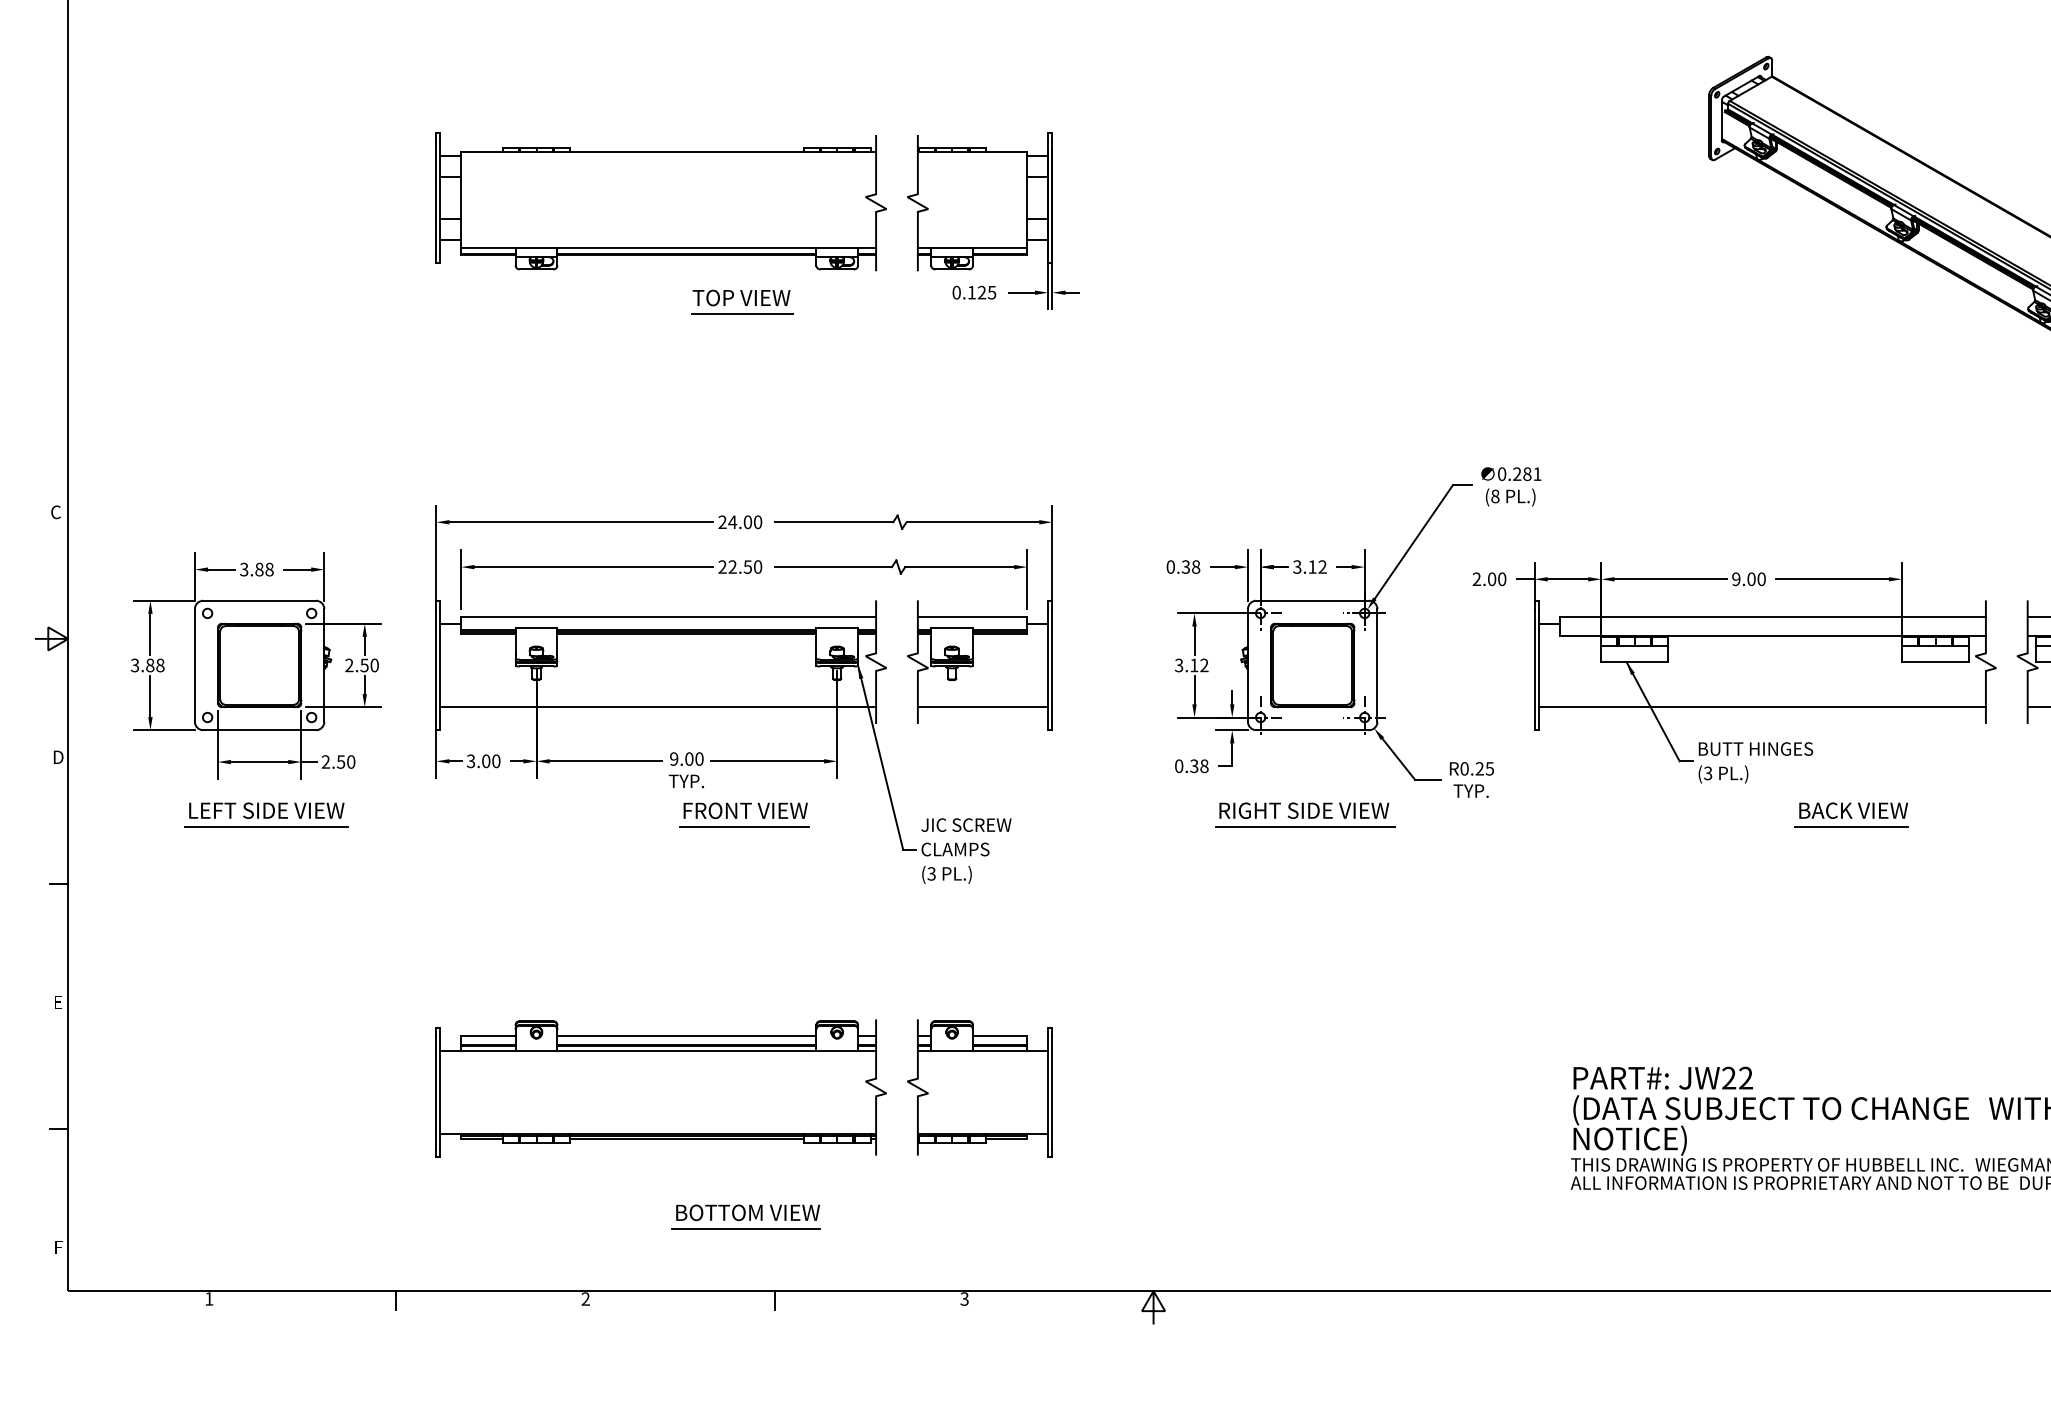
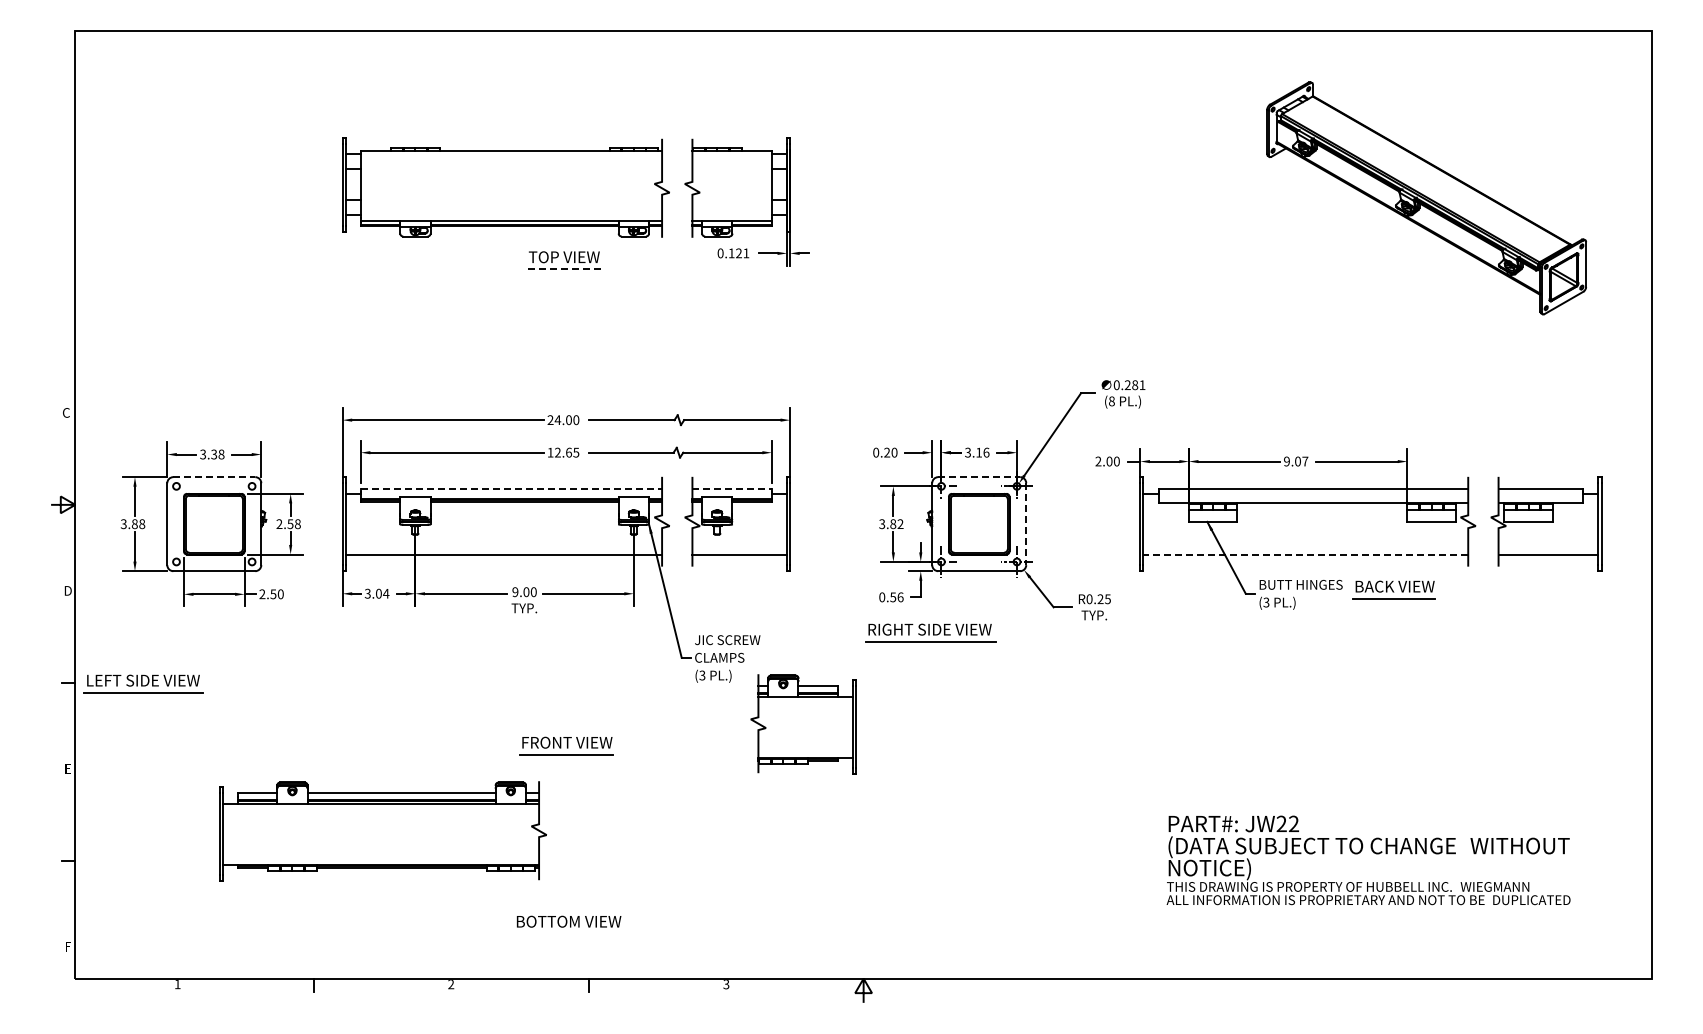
text: (992, 292) -> (746, 253), 0.125 -> 0.121
line: (743, 314) -> (565, 269), solid -> dashed
text: (740, 566) -> (563, 452), 22.50 -> 12.65
text: (1190, 566) -> (890, 452), 0.38 -> 0.20
text: (1322, 566) -> (986, 452), 3.12 -> 3.16
text: (259, 569) -> (214, 454), 3.88 -> 3.38
text: (1761, 579) -> (1305, 461), 9.00 -> 9.07
line: (259, 601) -> (214, 477), solid -> dashed
line: (1313, 601) -> (979, 477), solid -> dashed
line: (668, 617) -> (511, 489), solid -> dashed
line: (973, 617) -> (732, 489), solid -> dashed
text: (374, 664) -> (297, 523), 2.50 -> 2.58
text: (1194, 665) -> (893, 524), 3.12 -> 3.82
line: (1377, 665) -> (1026, 524), solid -> dashed
line: (1761, 707) -> (1305, 554), solid -> dashed
text: (496, 760) -> (386, 593), 3.00 -> 3.04
text: (1198, 766) -> (896, 597), 0.38 -> 0.56
part: (266, 814) -> (143, 683), moved
part: (744, 814) -> (566, 745), moved
part: (1304, 814) -> (930, 632), moved
part: (1851, 814) -> (1393, 589), moved
part: (660, 1088) -> (382, 831), moved
part: (979, 1088) -> (803, 724), moved
line: (745, 1229) -> (567, 933), removed

